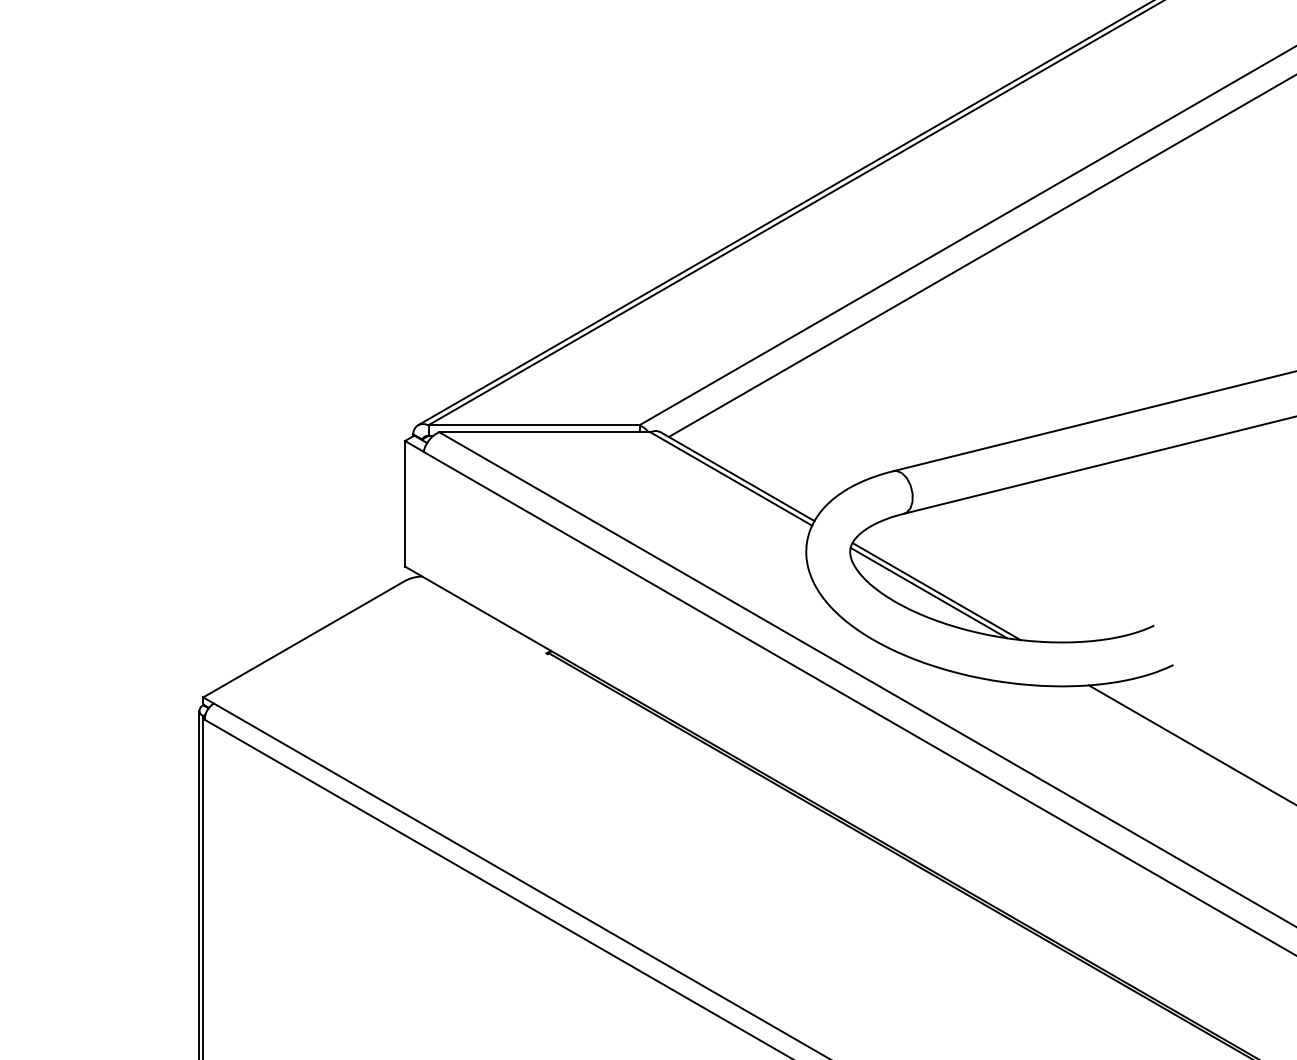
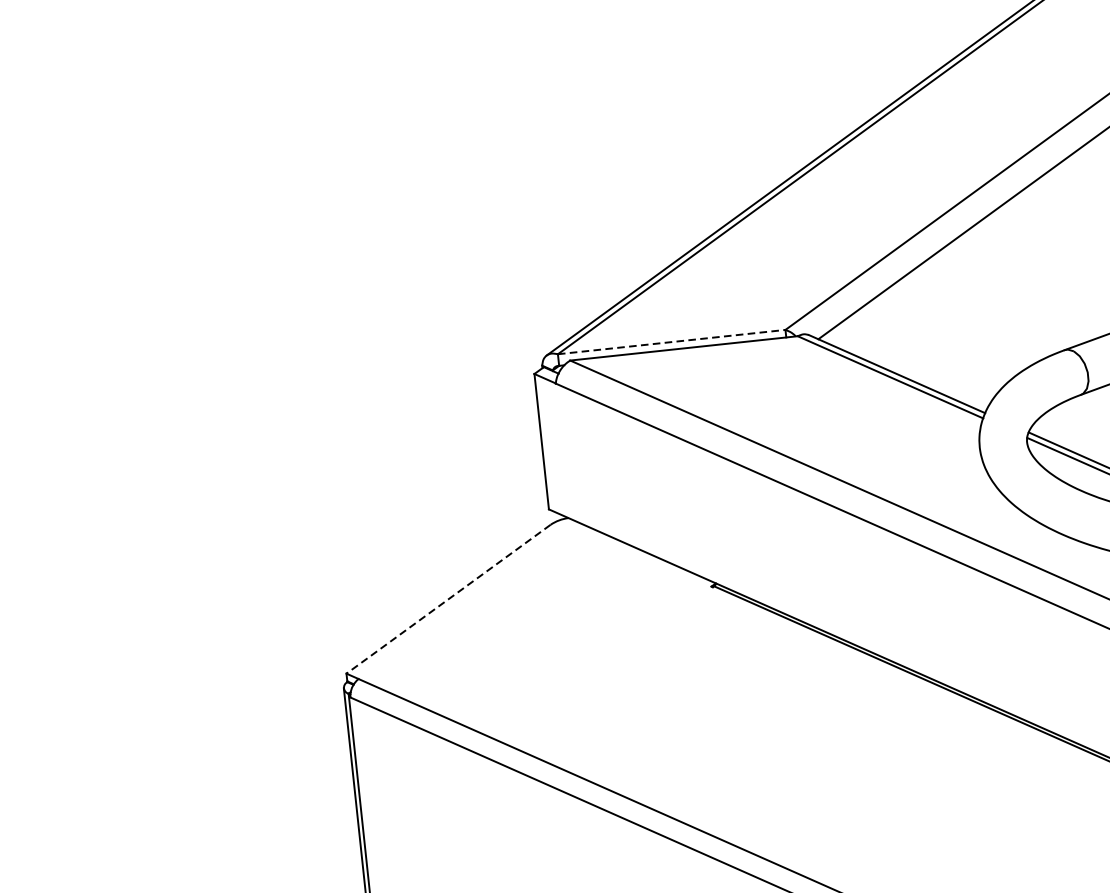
line: (534, 425) -> (672, 342), solid -> dashed
line: (303, 639) -> (447, 599), solid -> dashed

